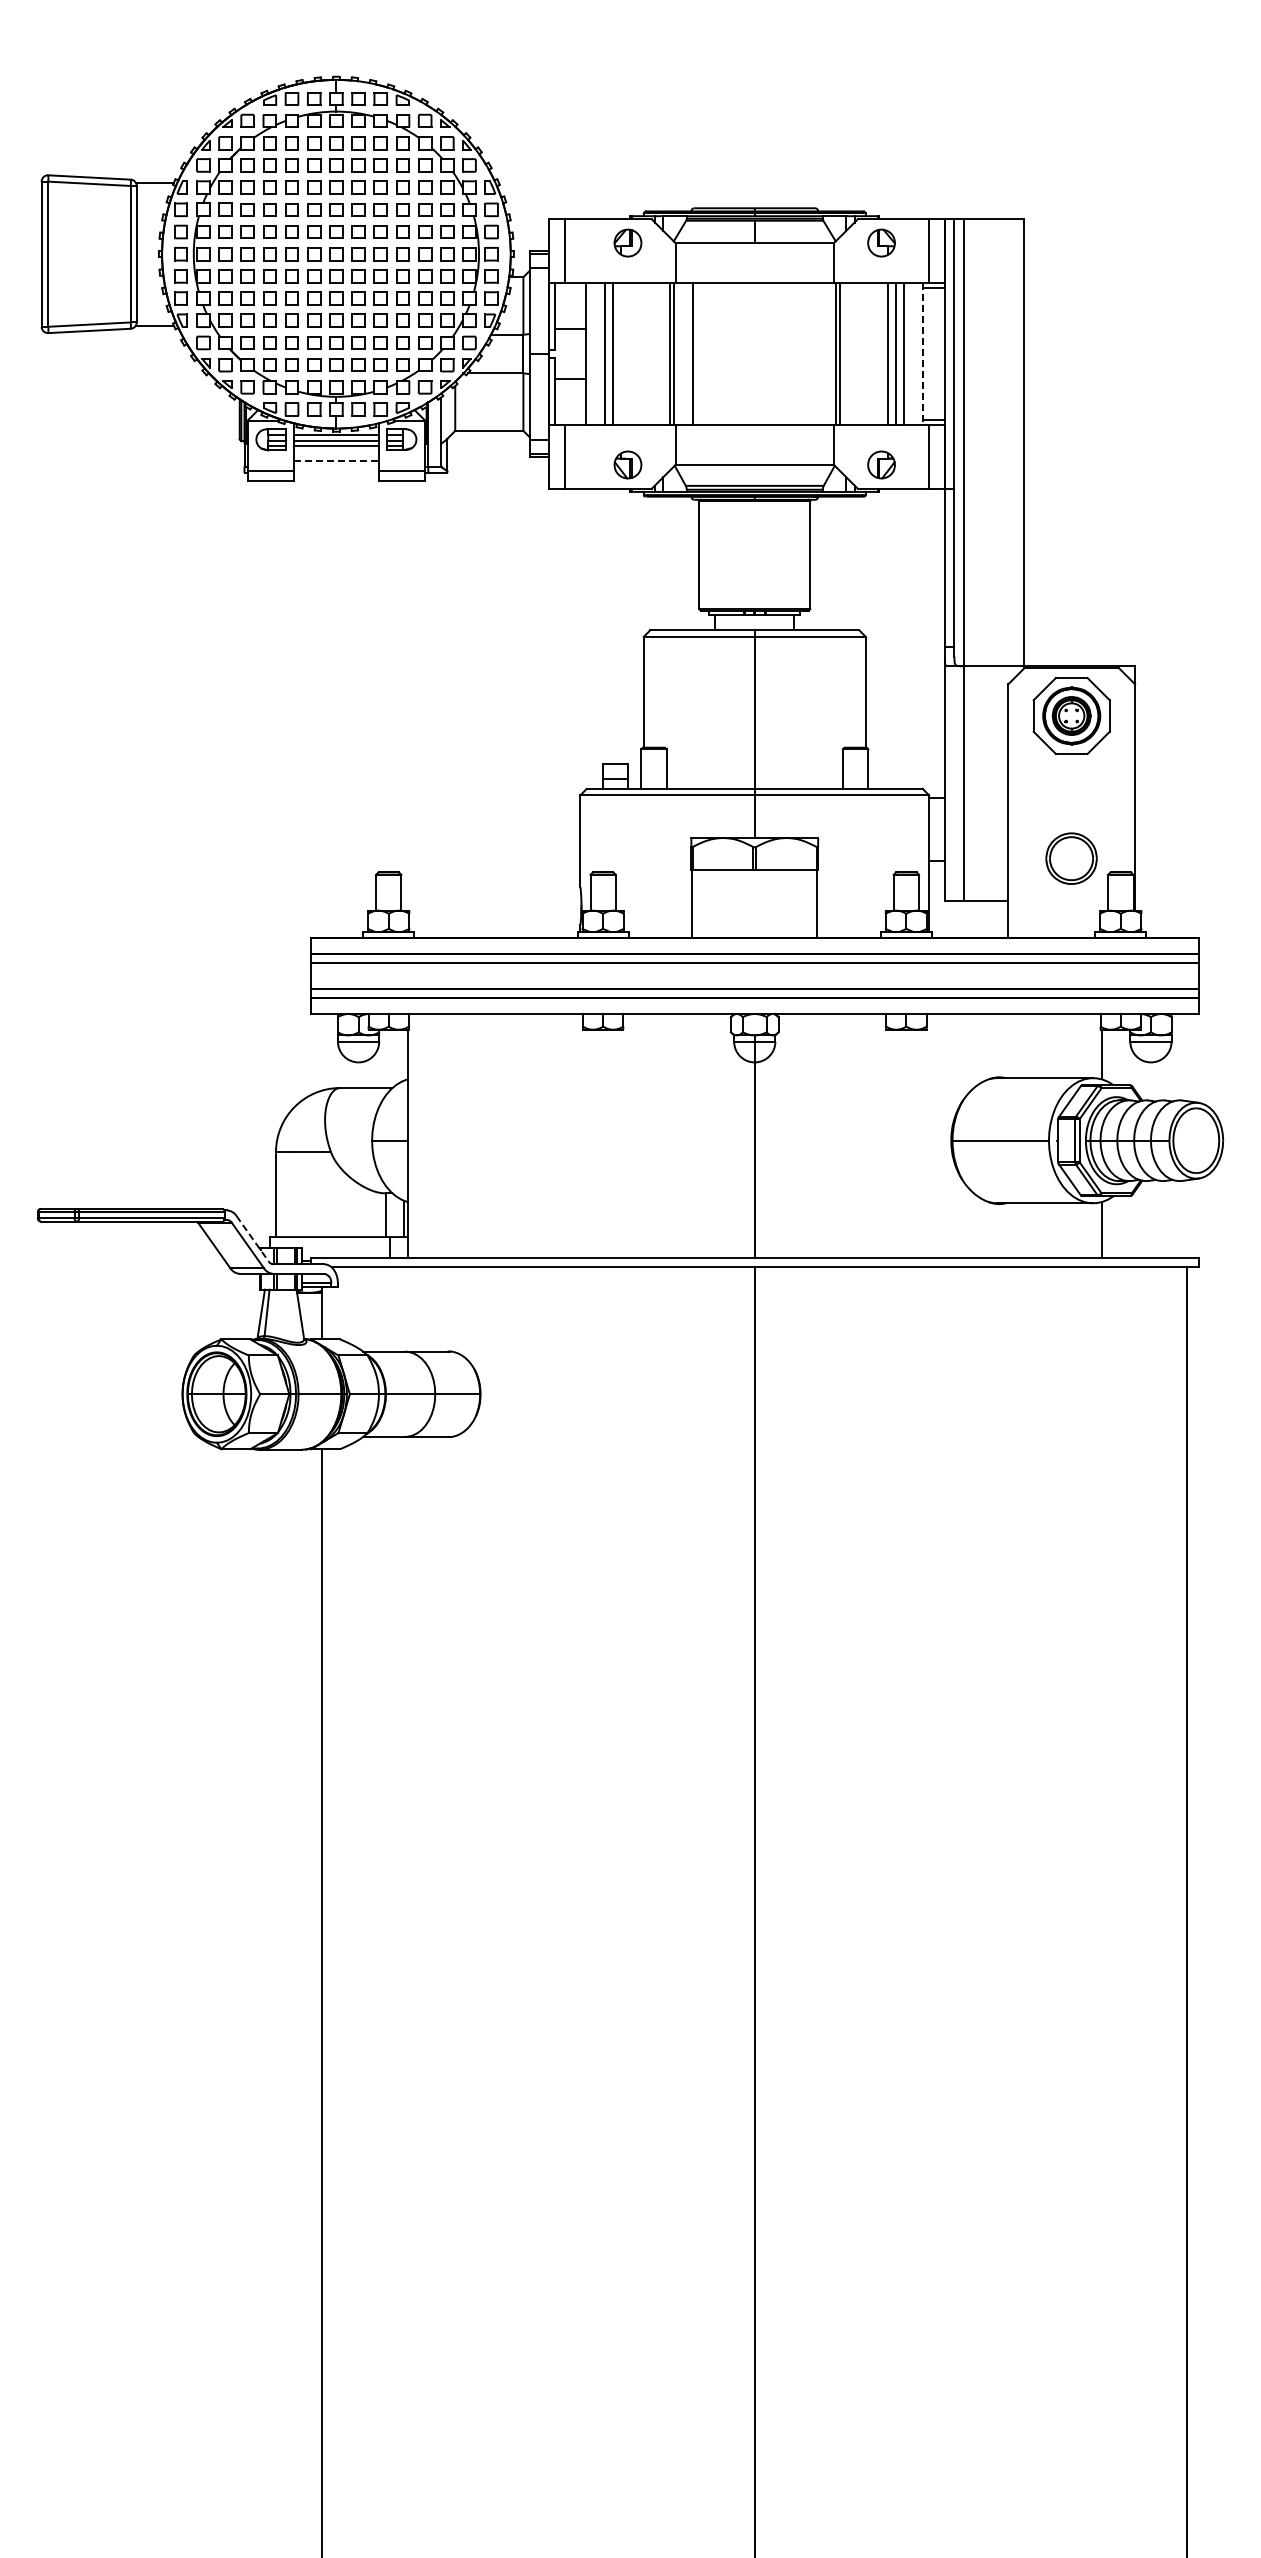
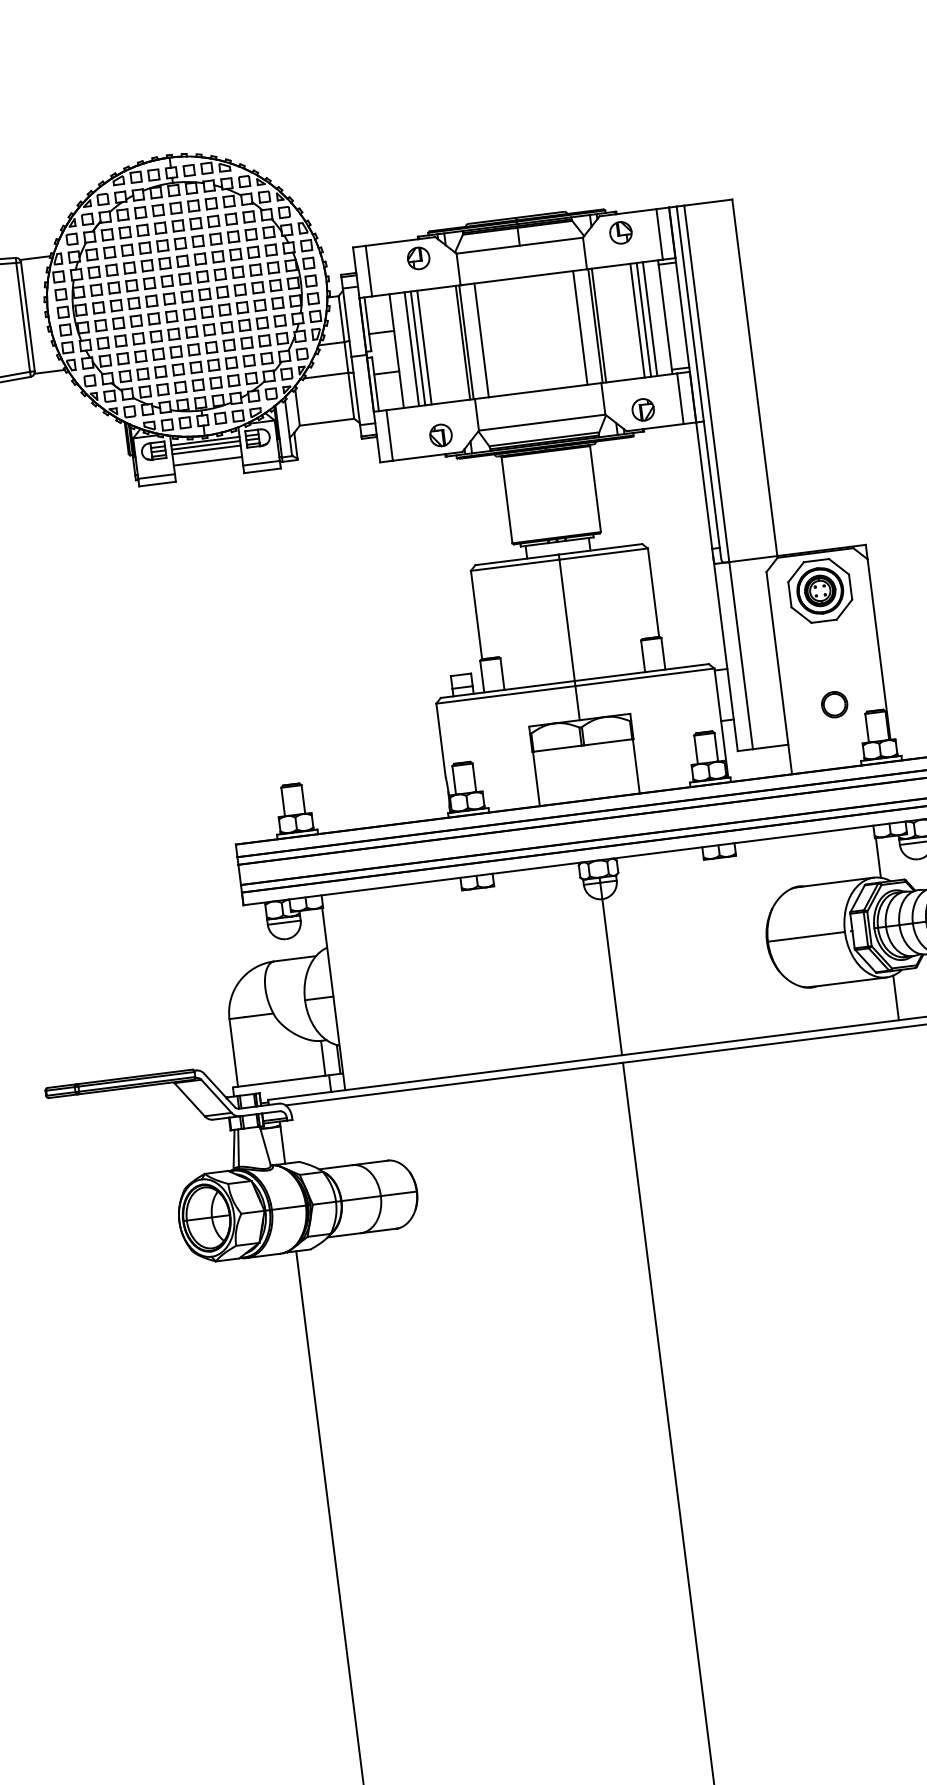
line: (621, 353) -> (424, 347), added
line: (816, 353) -> (580, 327), added
line: (923, 354) -> (665, 317), dashed -> solid
line: (336, 460) -> (208, 461), dashed -> solid
part: (1071, 858) -> (834, 704), size x0.62
line: (252, 1238) -> (219, 1090), dashed -> solid

